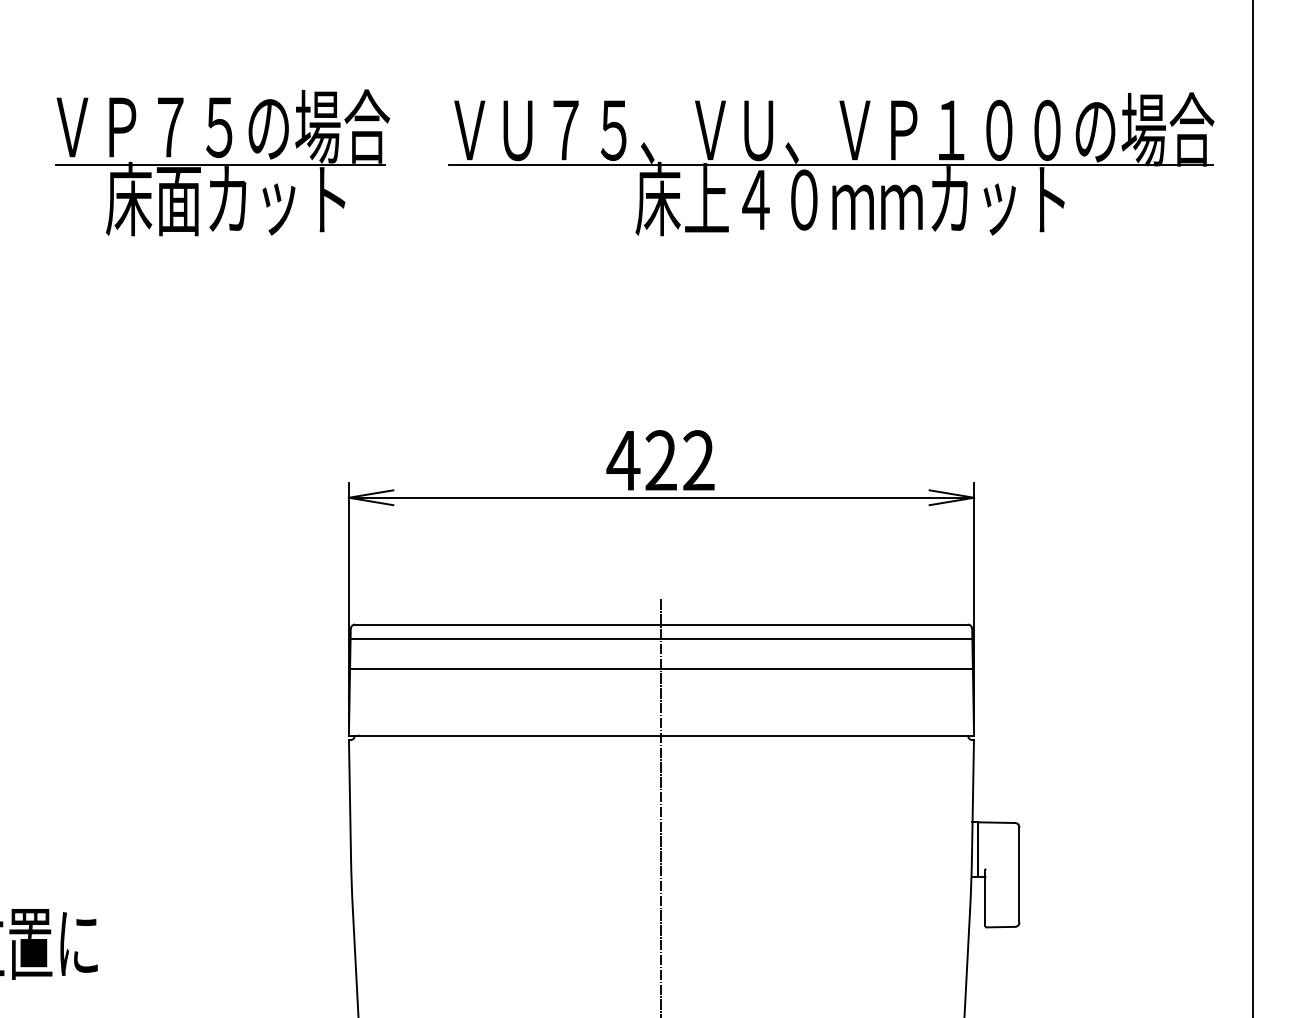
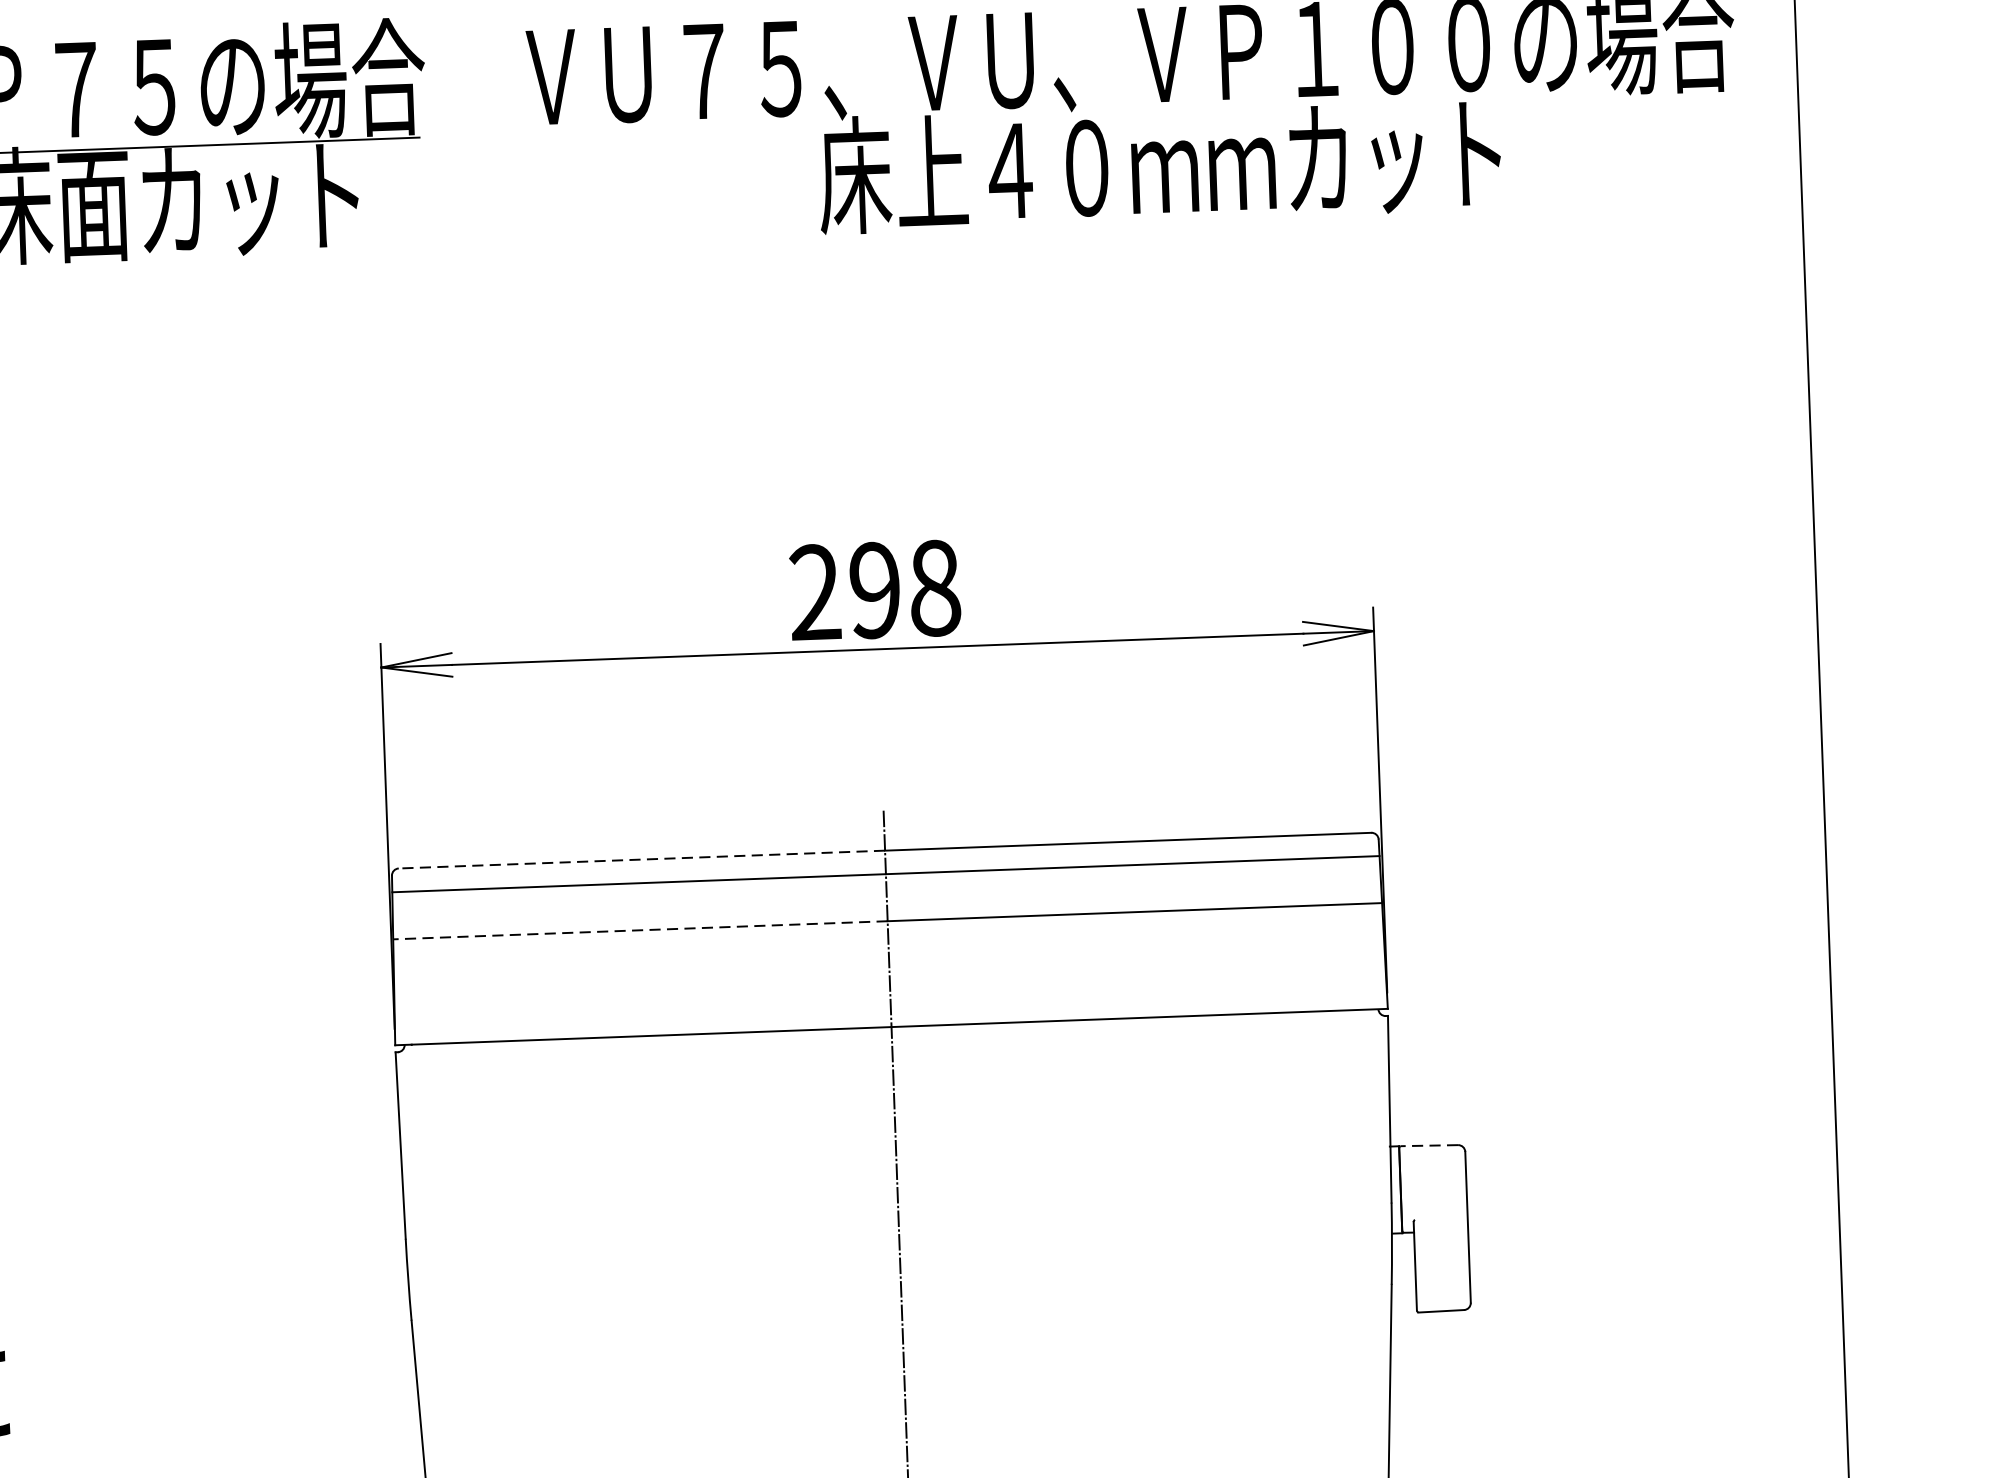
line: (830, 165) -> (1126, 111), removed
text: (660, 460) -> (873, 590), 422 -> 298
line: (507, 624) -> (640, 859), solid -> dashed
line: (505, 669) -> (640, 931), solid -> dashed
line: (996, 822) -> (1428, 1145), solid -> dashed

